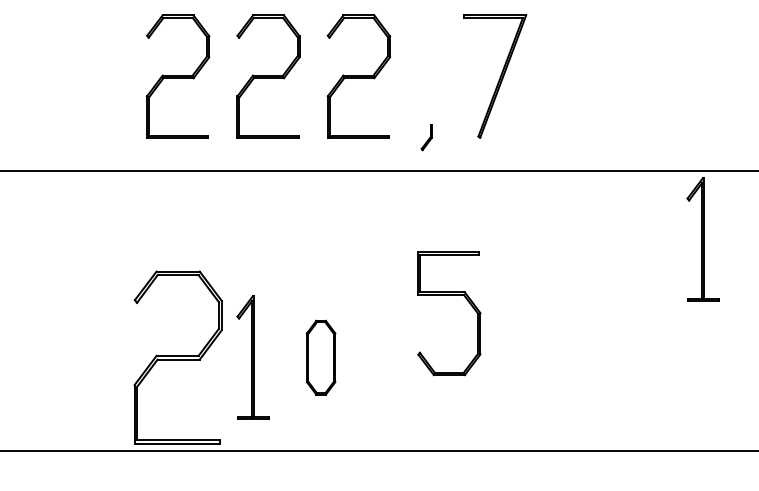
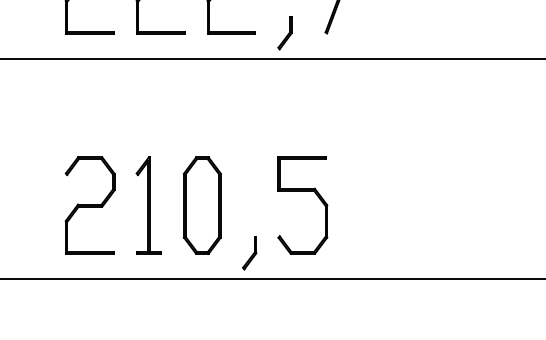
part: (426, 137) -> (284, 33), size x1.67
part: (702, 239) -> (501, 113), removed
part: (449, 295) -> (302, 191), moved
part: (177, 357) -> (89, 205), size x0.71
part: (320, 357) -> (201, 205), size x1.67
part: (381, 418) -> (249, 253), added

